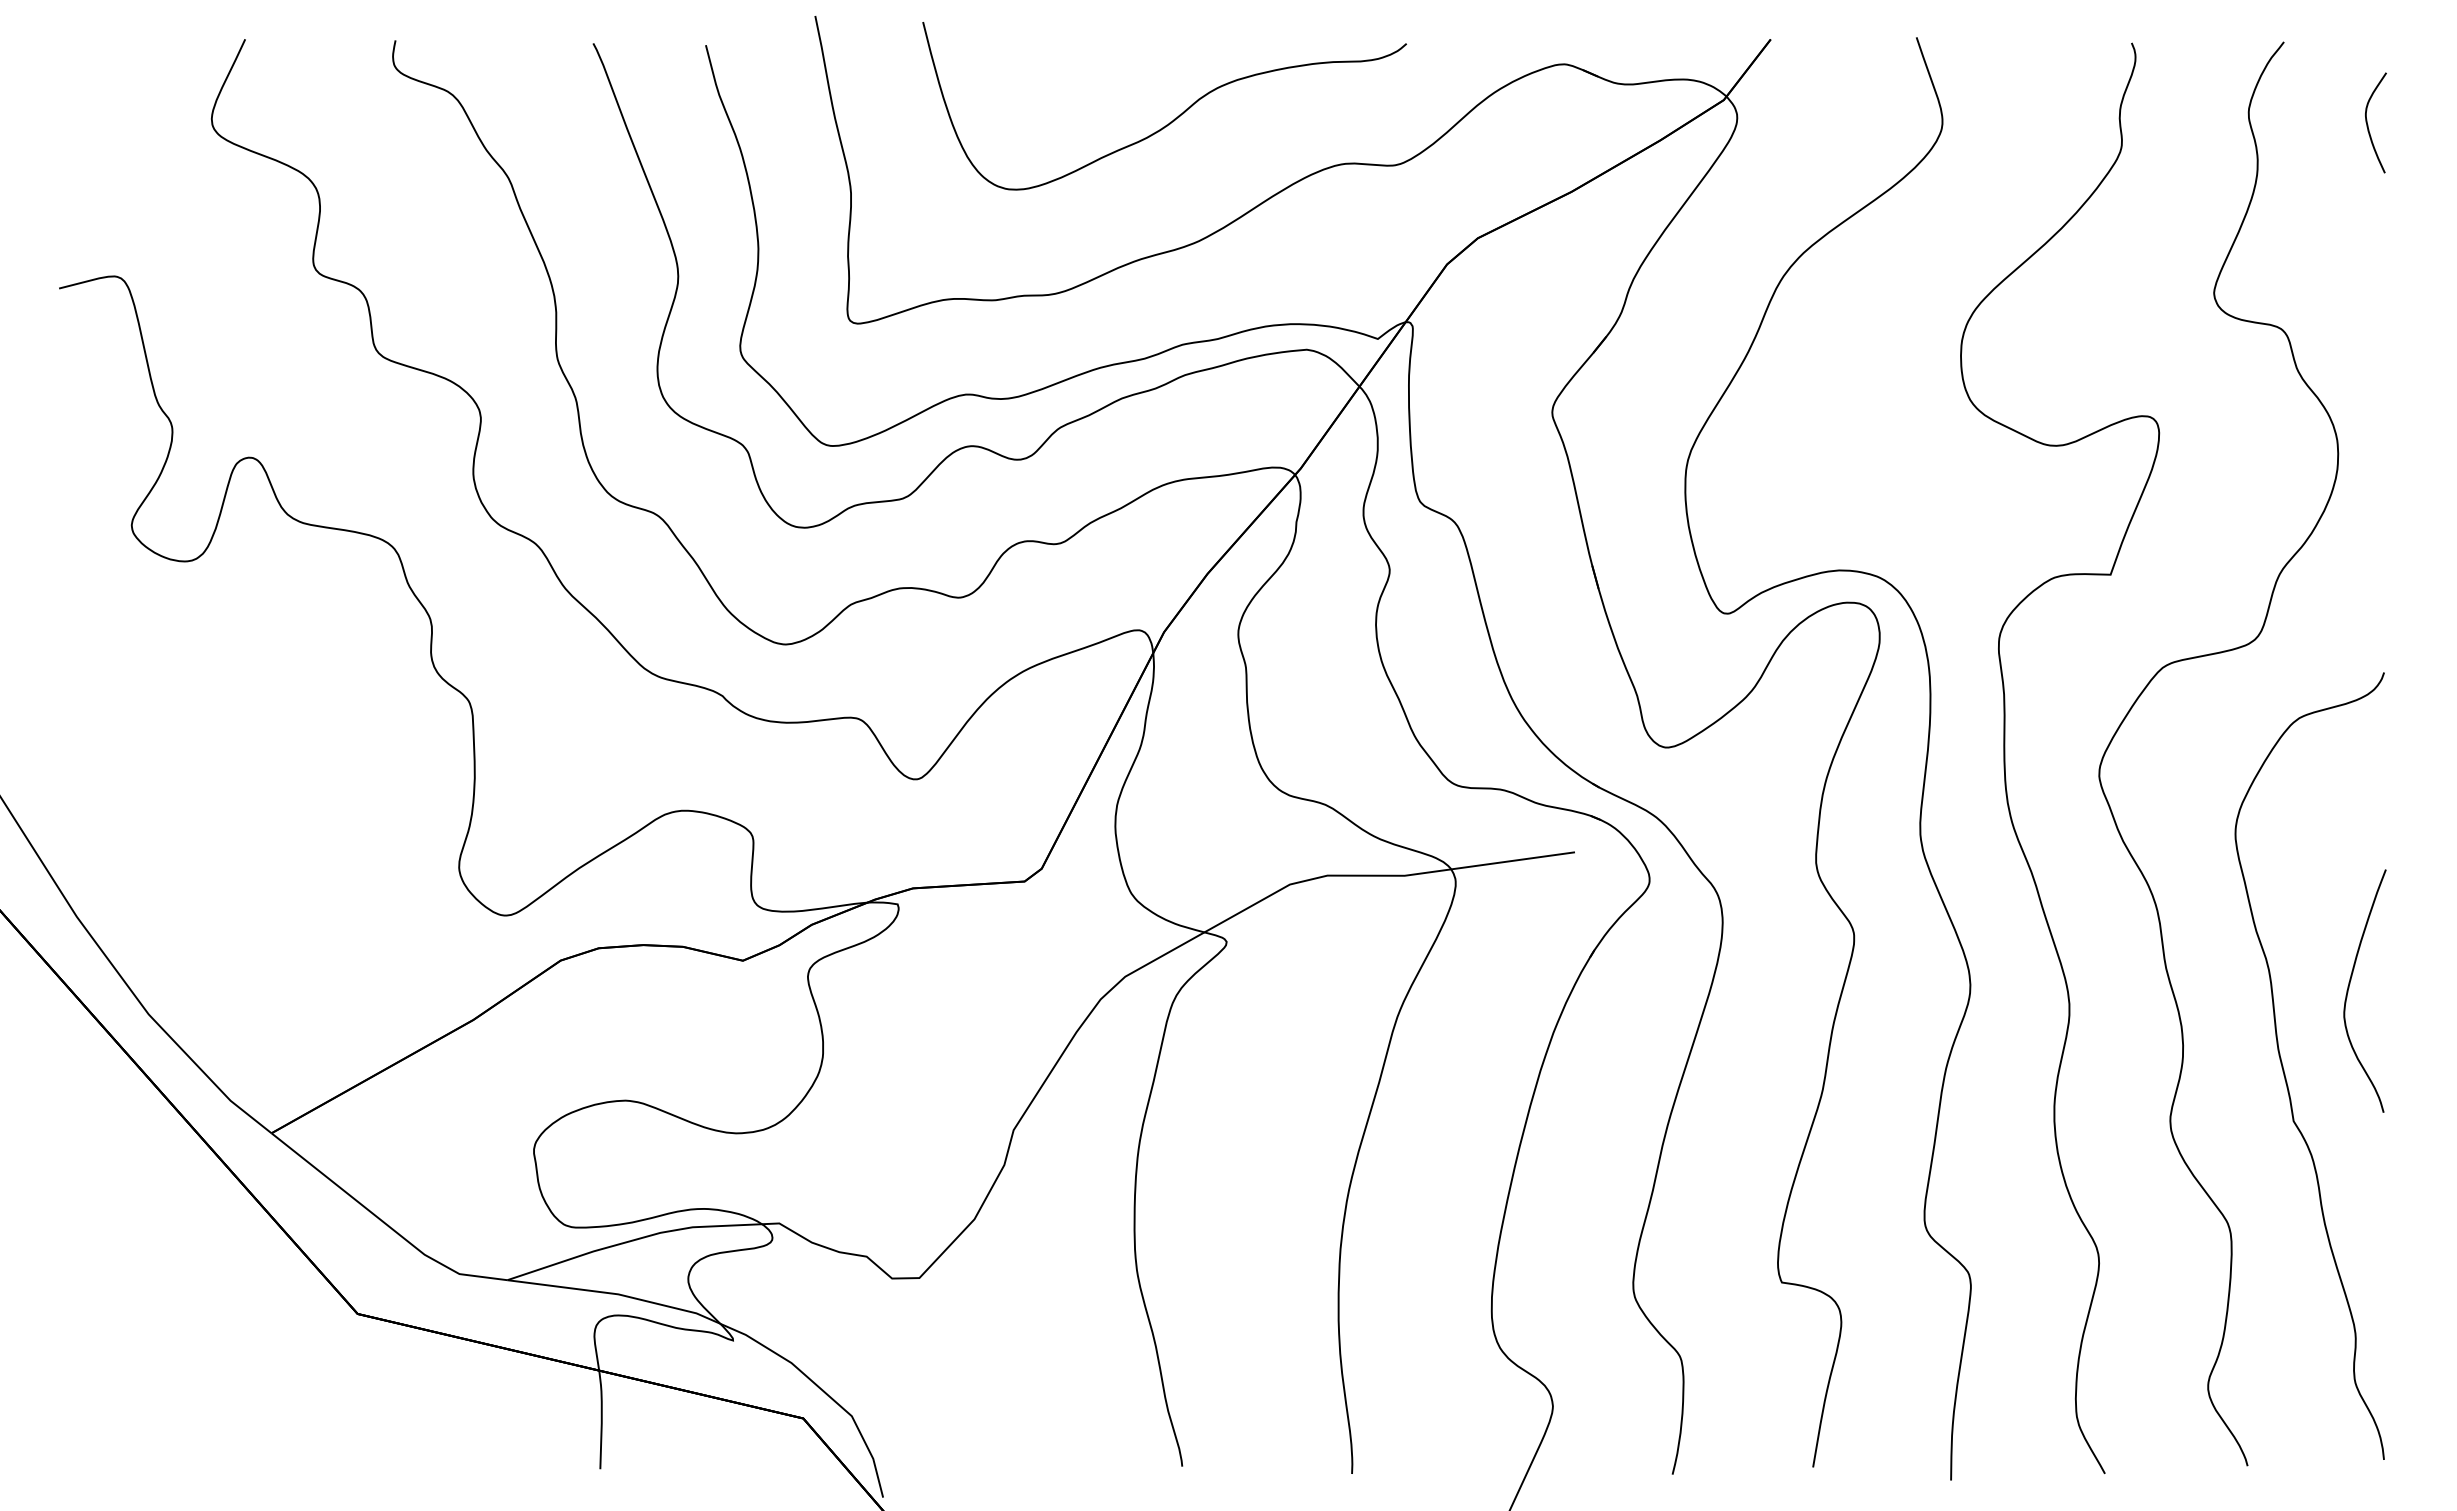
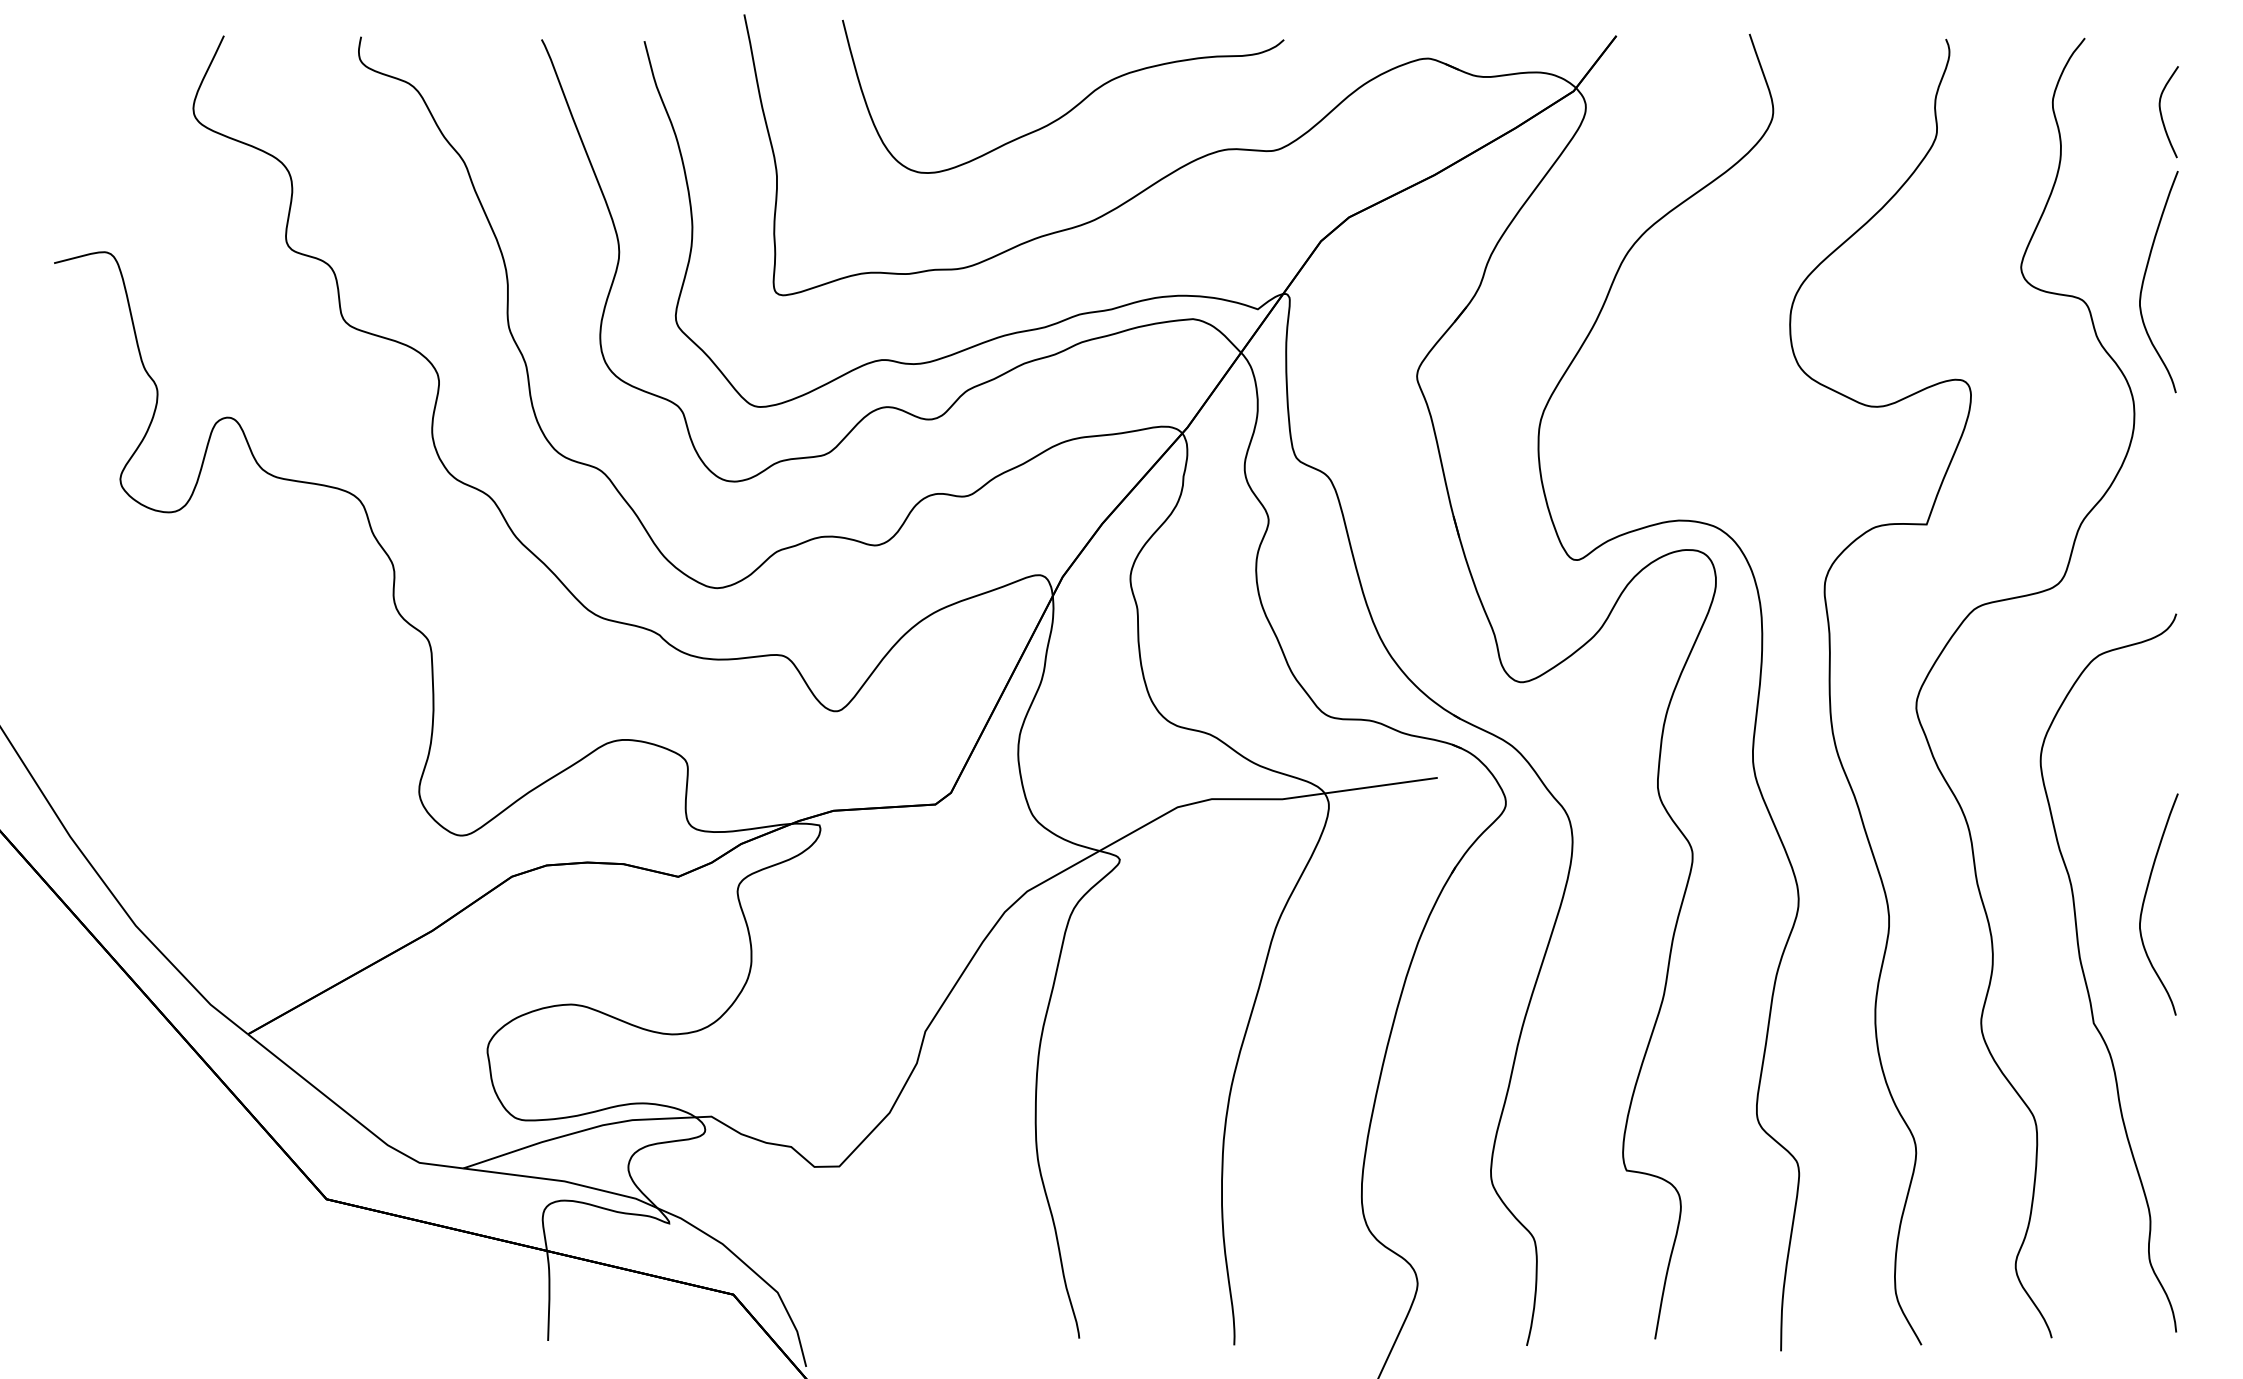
curve: (2349, 306) -> (2144, 279), added

